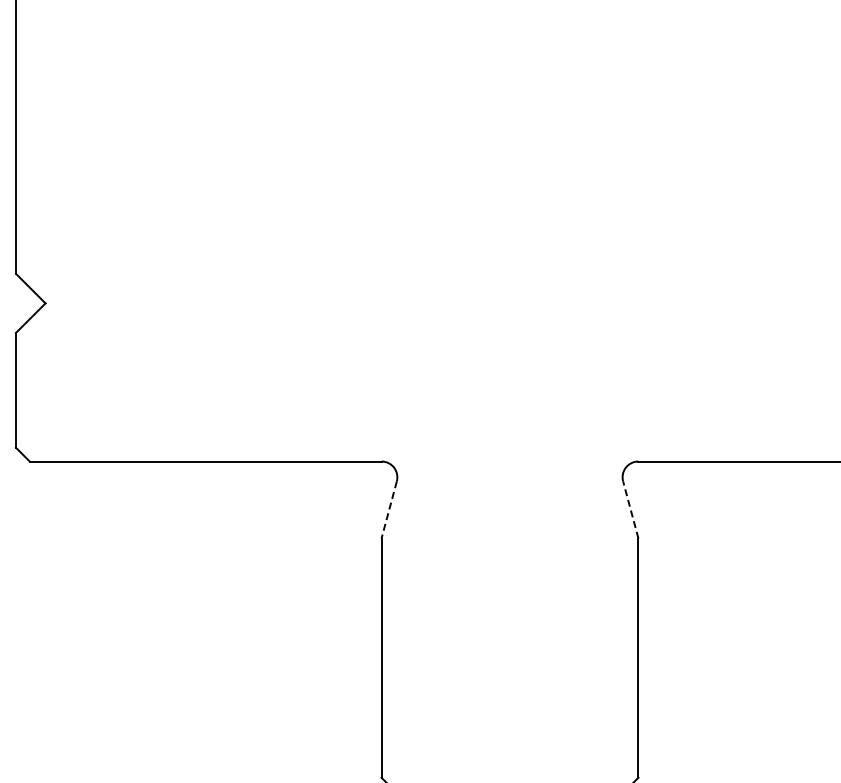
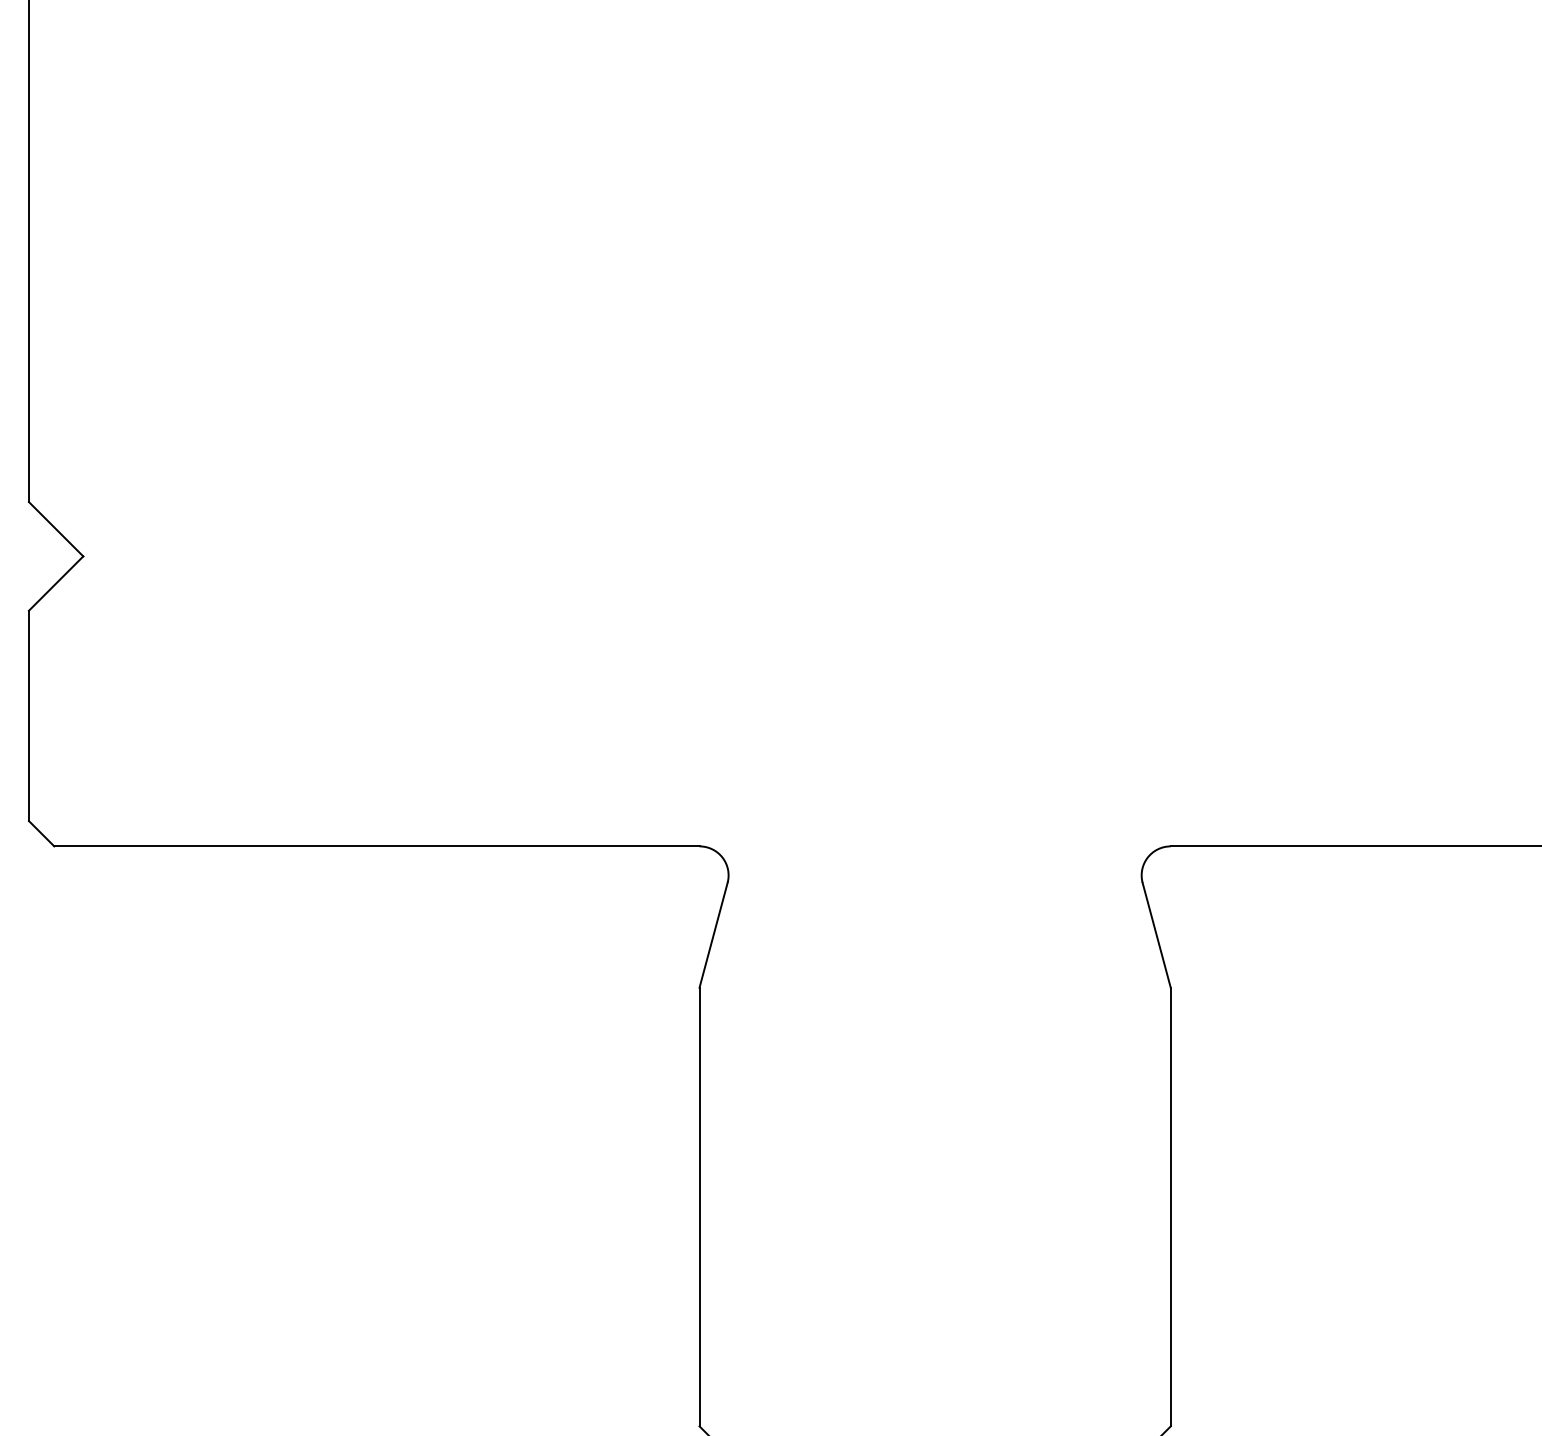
line: (389, 509) -> (714, 934), dashed -> solid
line: (630, 509) -> (1156, 934), dashed -> solid

